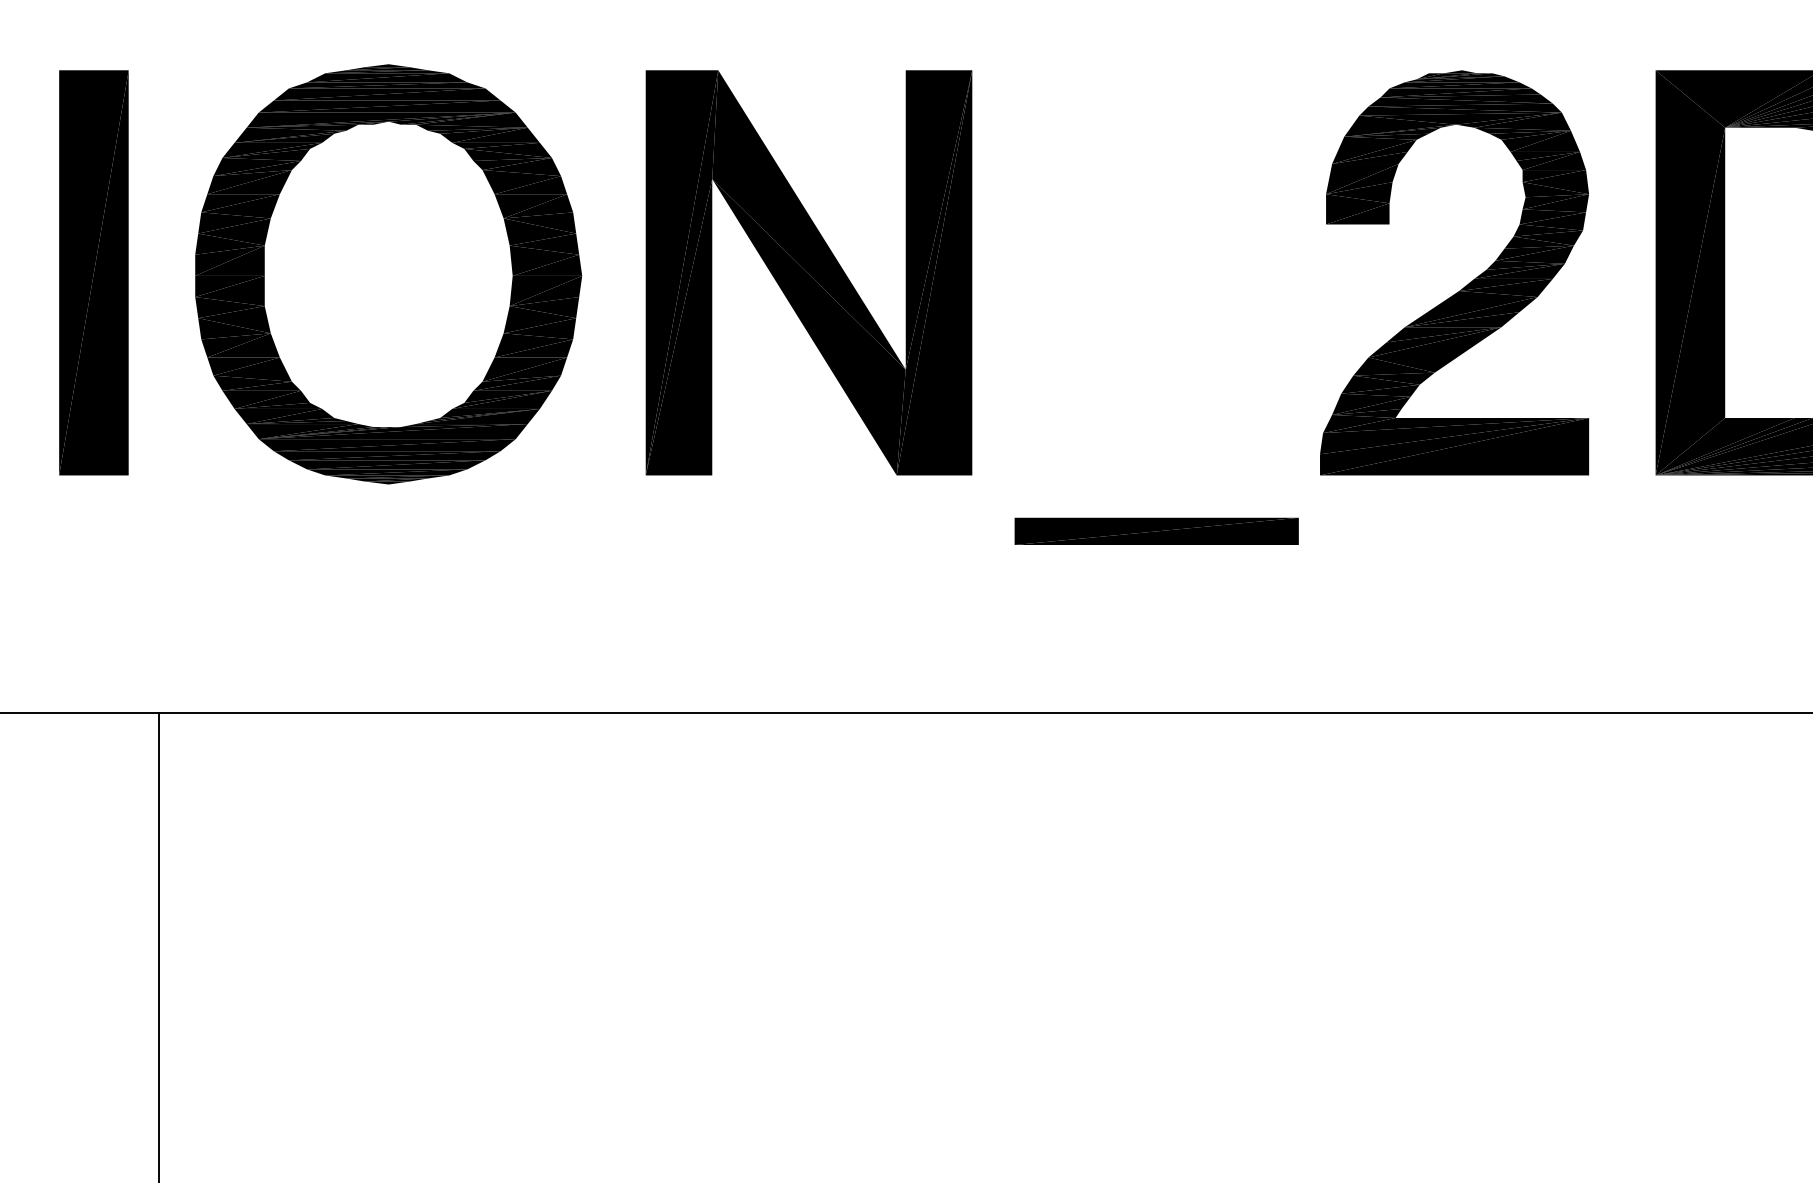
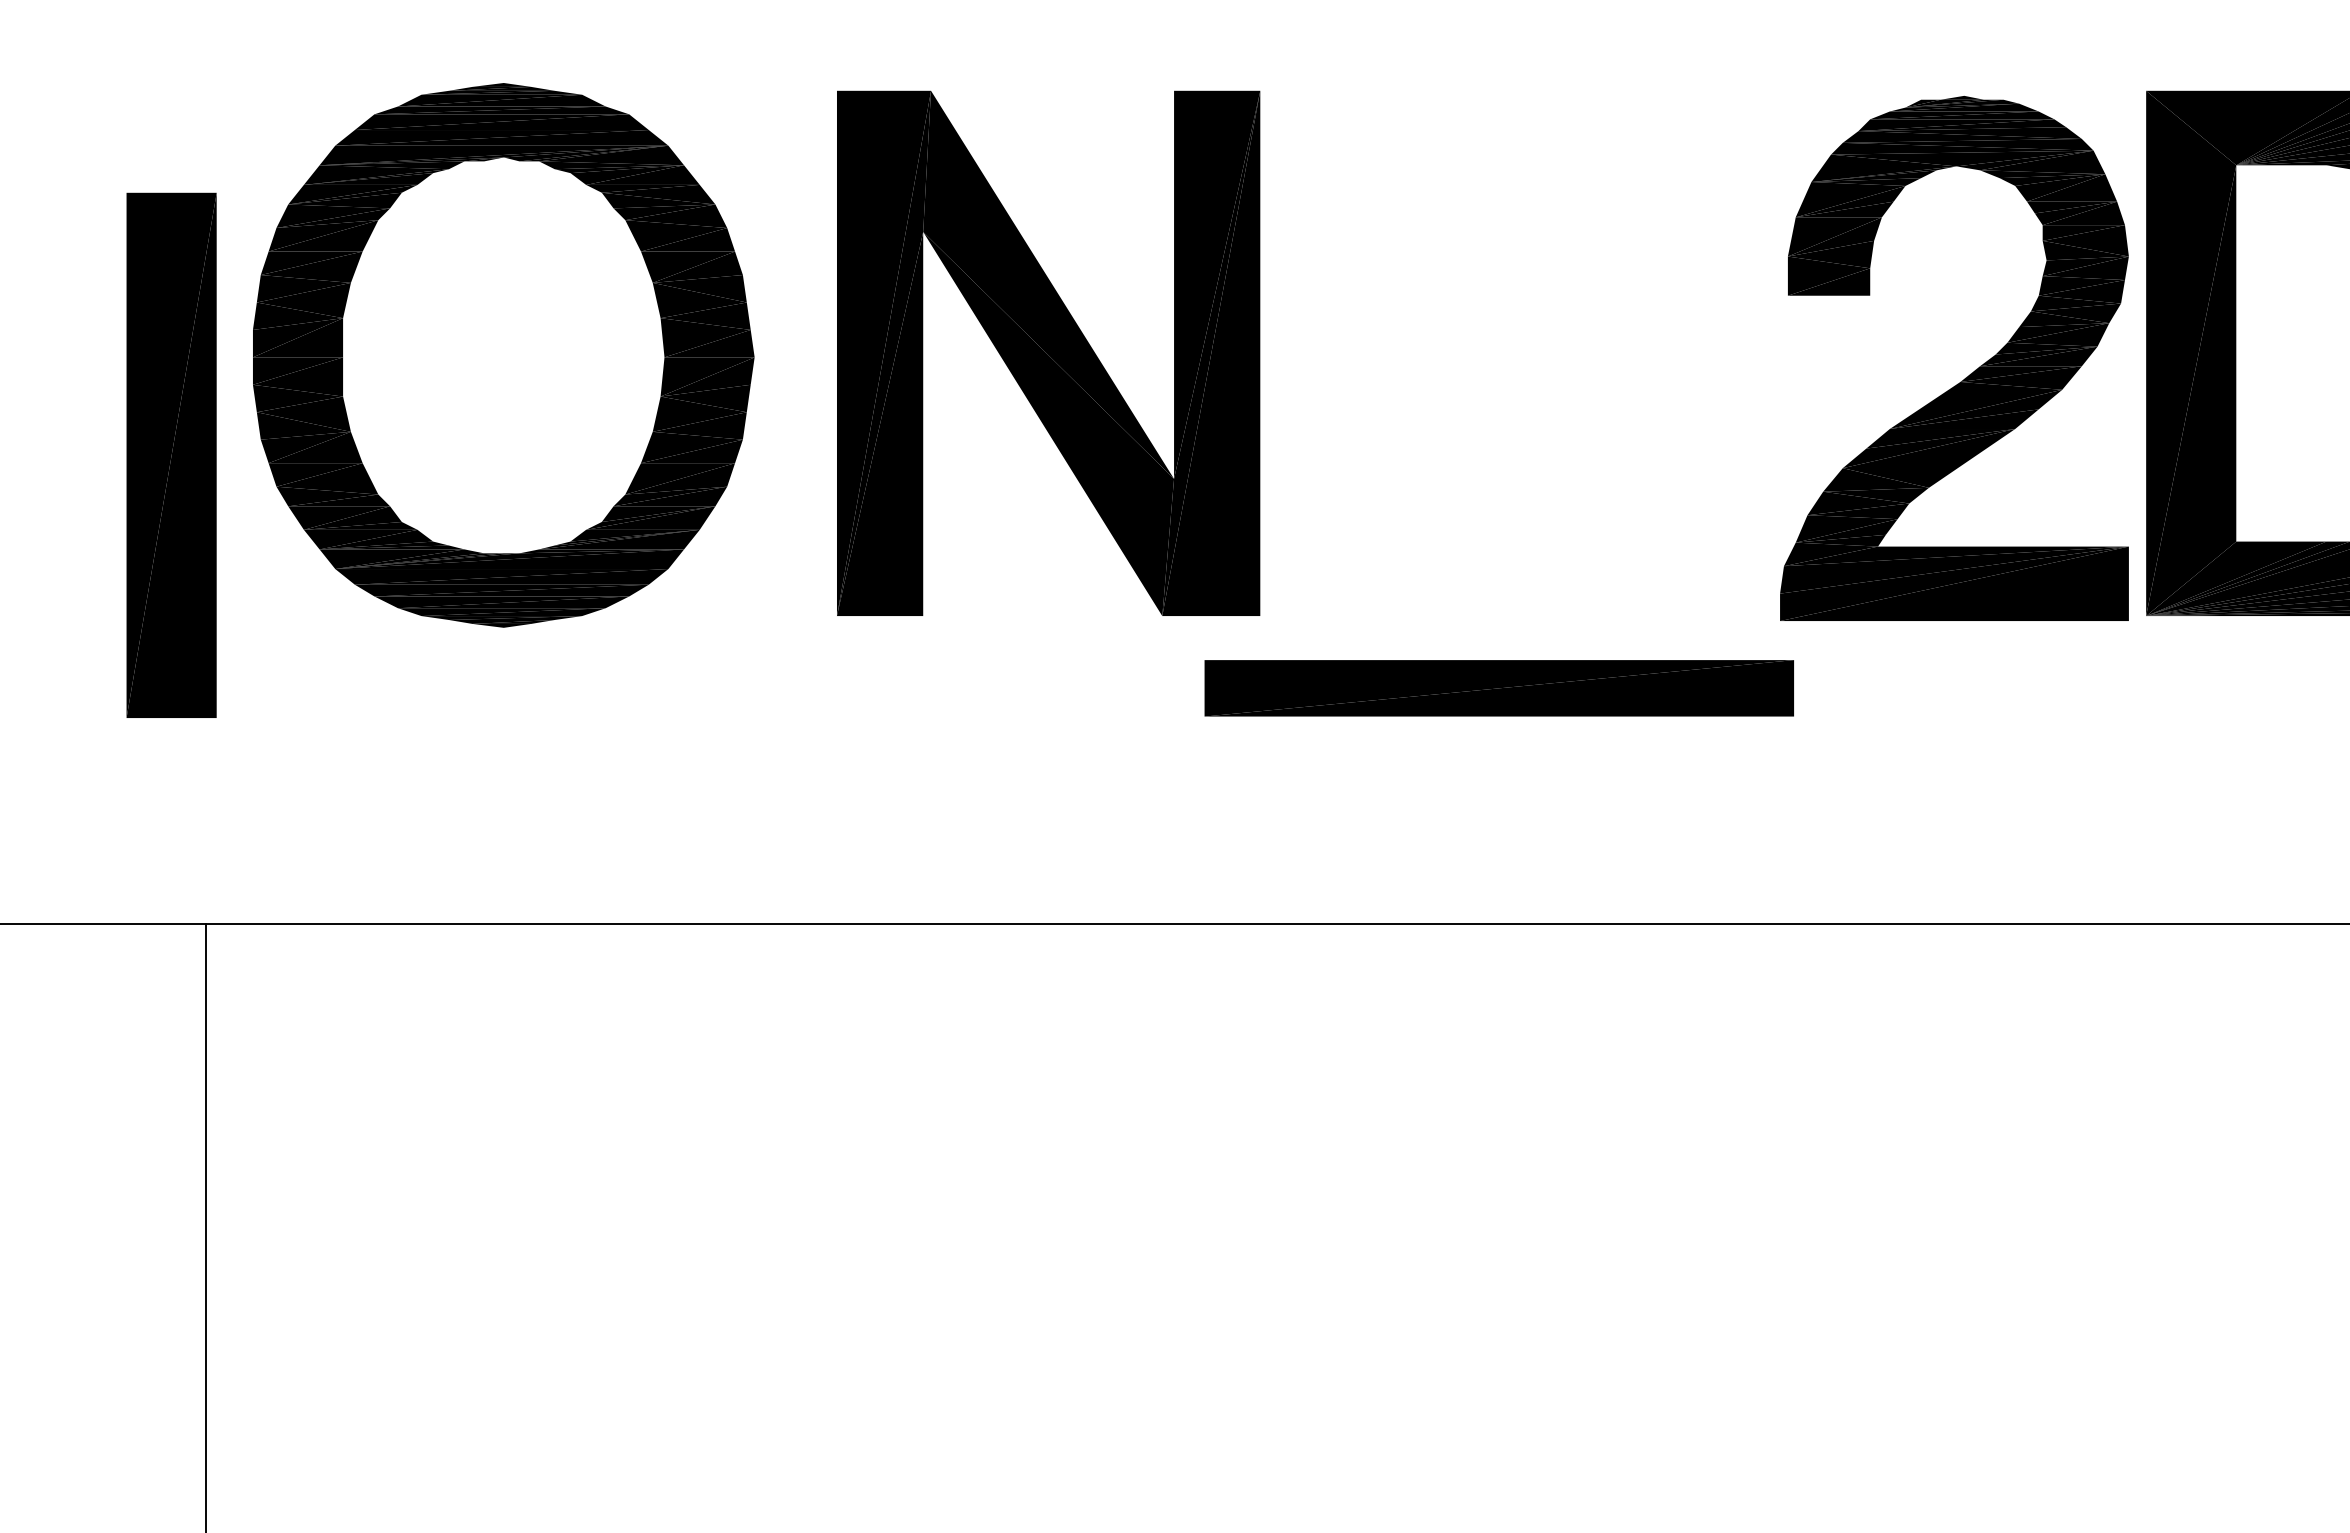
part: (93, 272) -> (171, 454), moved
part: (1466, 284) -> (1970, 373), moved
part: (1156, 531) -> (1499, 688), size x1.6

